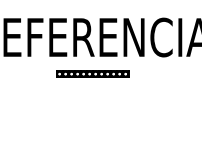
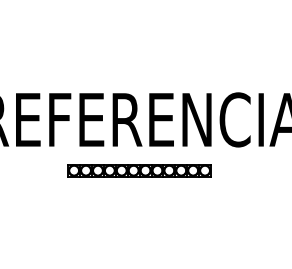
part: (92, 73) -> (139, 170), size x1.43

